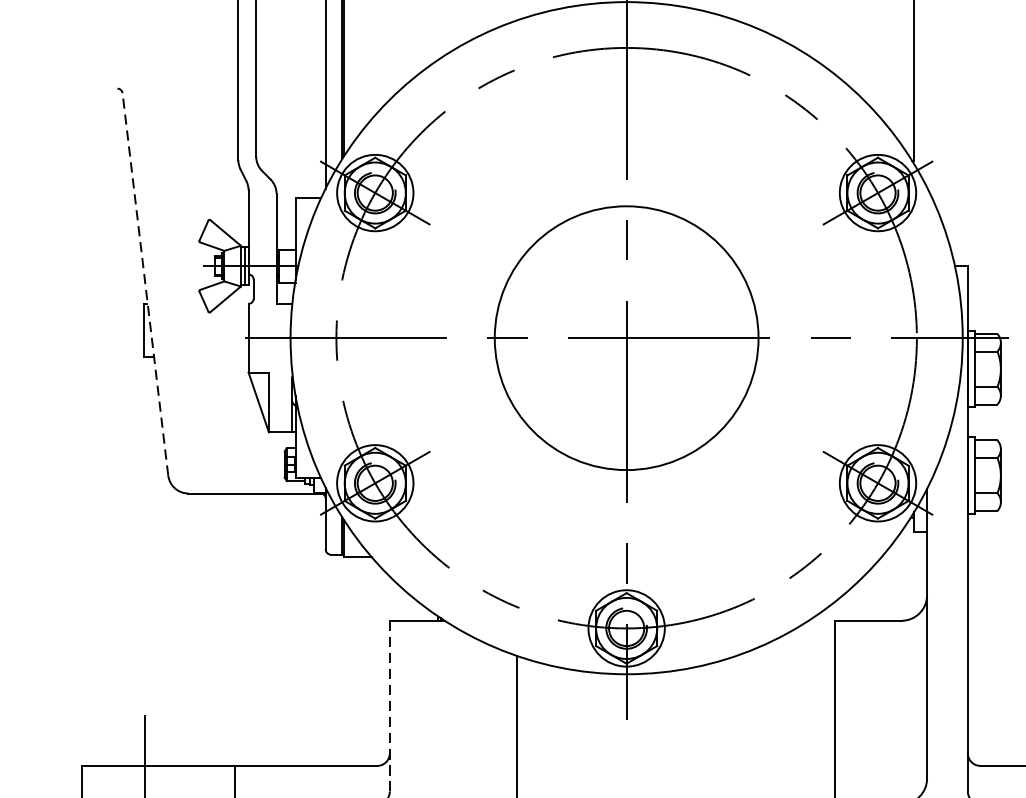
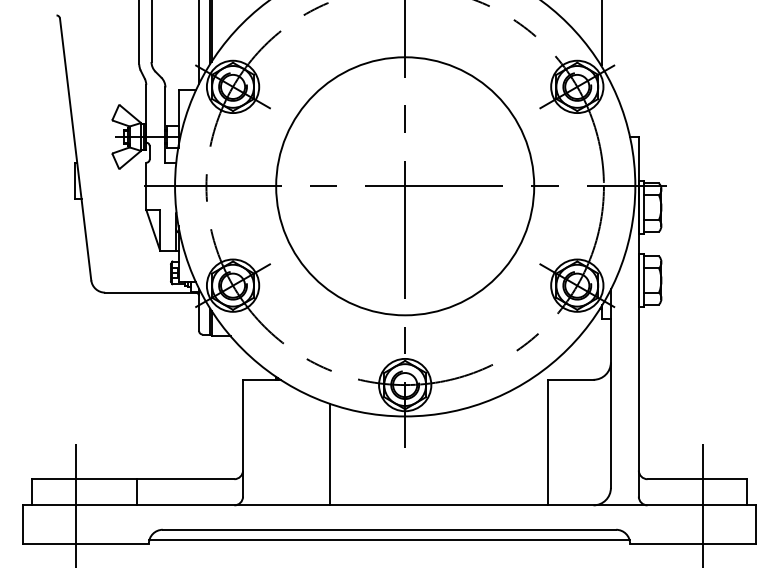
line: (145, 284) -> (75, 149), dashed -> solid
circle: (627, 338) -> (405, 186), size x1.43
line: (390, 706) -> (243, 438), dashed -> solid

